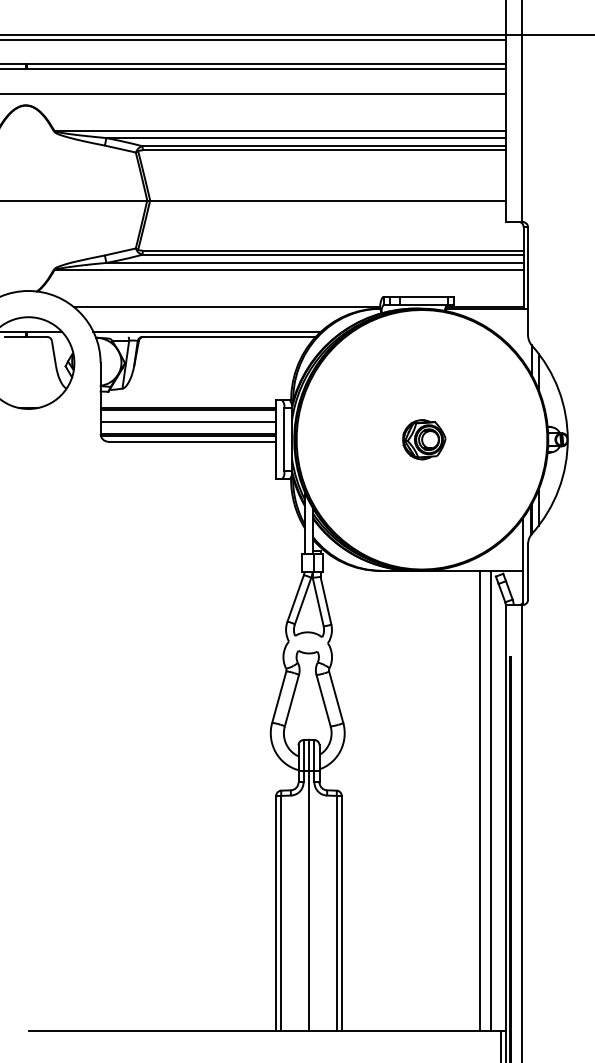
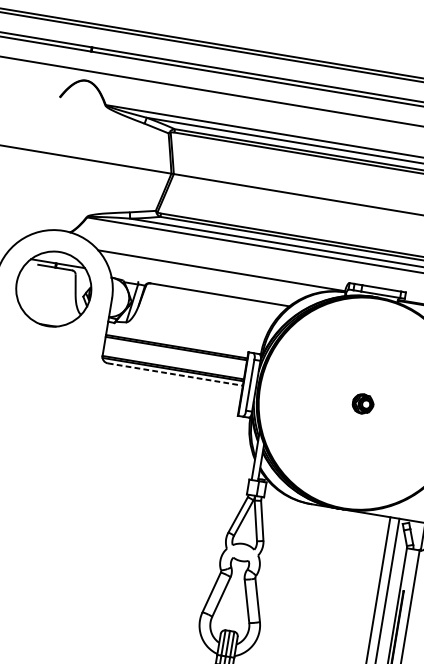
line: (207, 331) -> (202, 287), removed
line: (187, 421) -> (174, 357), removed
part: (424, 439) -> (363, 403), size x0.6
line: (192, 441) -> (175, 374), solid -> dashed

